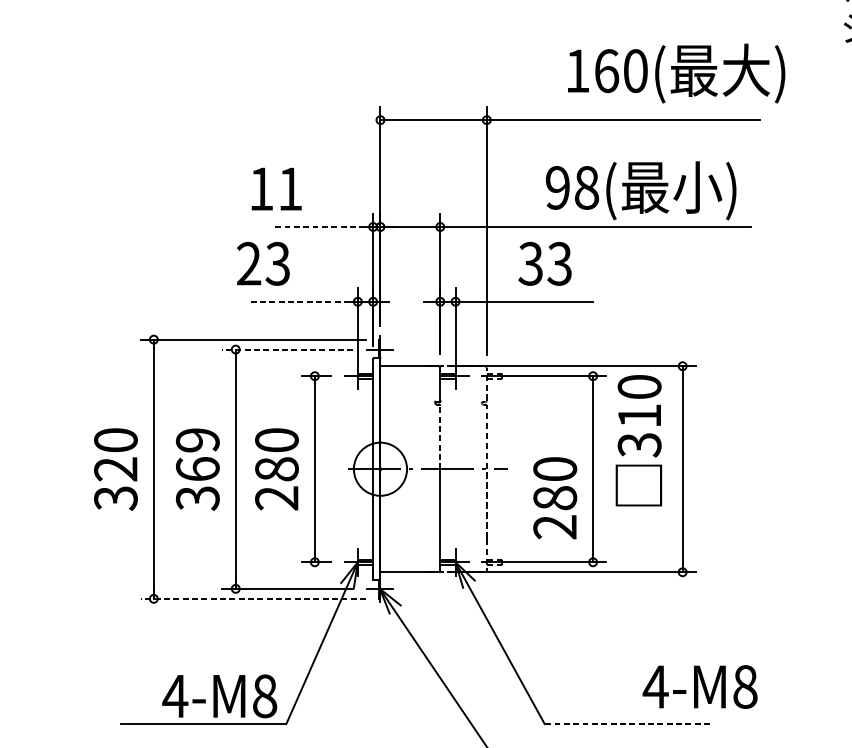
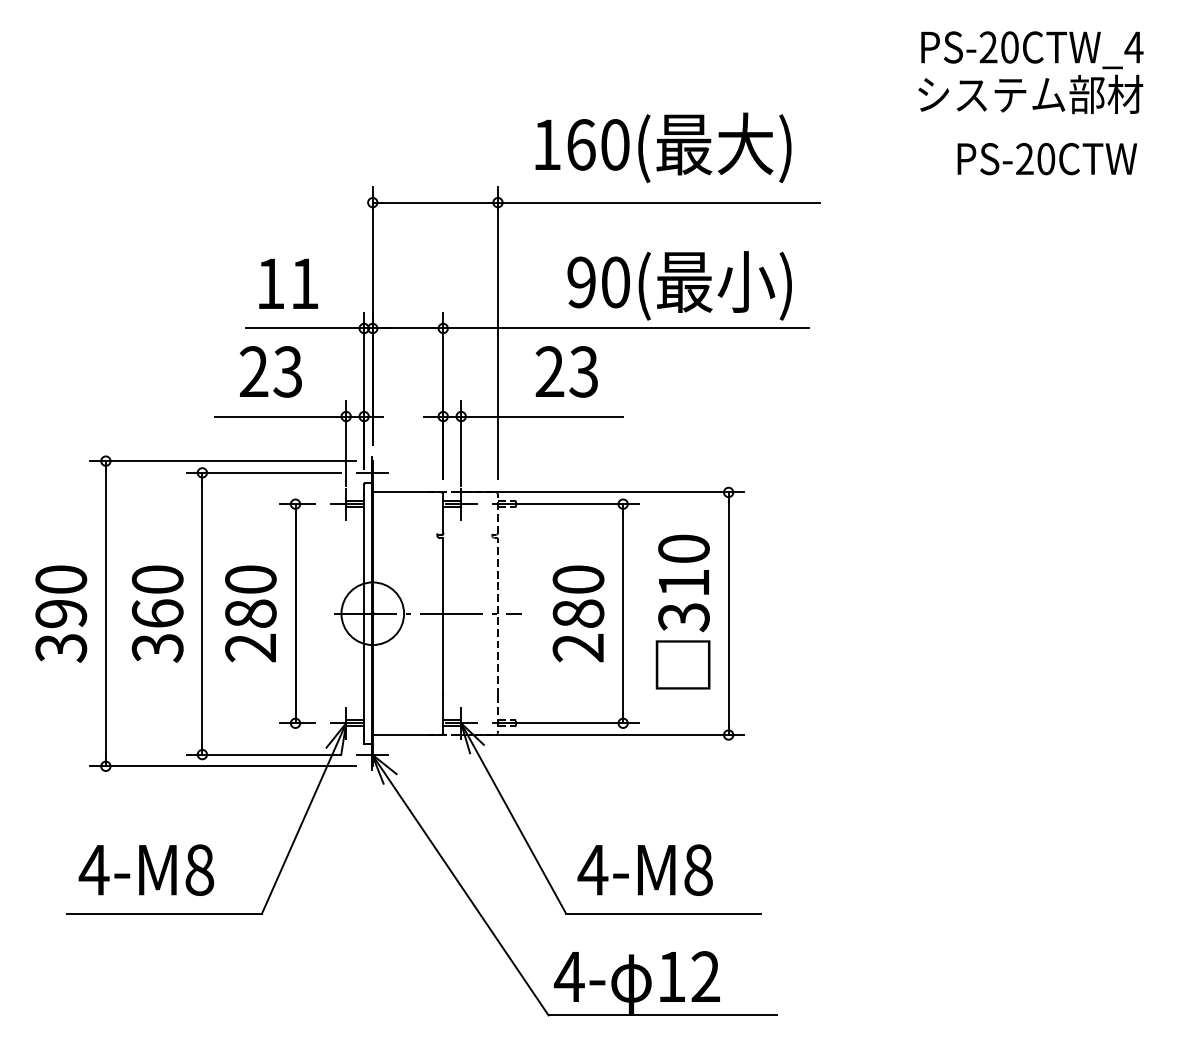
text: (676, 73) -> (663, 147), moved
text: (586, 187) -> (615, 282), 98( -> 90(
text: (276, 188) -> (288, 283), moved
line: (318, 227) -> (299, 328), dashed -> solid
text: (263, 263) -> (270, 371), moved
text: (530, 263) -> (549, 371), 33 -> 23
line: (298, 301) -> (276, 416), dashed -> solid
line: (287, 349) -> (263, 472), dashed -> solid
line: (440, 436) -> (443, 575), dashed -> solid
text: (197, 440) -> (157, 579), 369 -> 360
text: (638, 440) -> (682, 611), moved
text: (116, 469) -> (61, 613), 320 -> 390
text: (555, 497) -> (578, 613), moved
line: (253, 598) -> (223, 766), dashed -> solid
text: (699, 686) -> (644, 869), moved
text: (219, 695) -> (146, 869), moved
line: (626, 723) -> (662, 913), dashed -> solid

